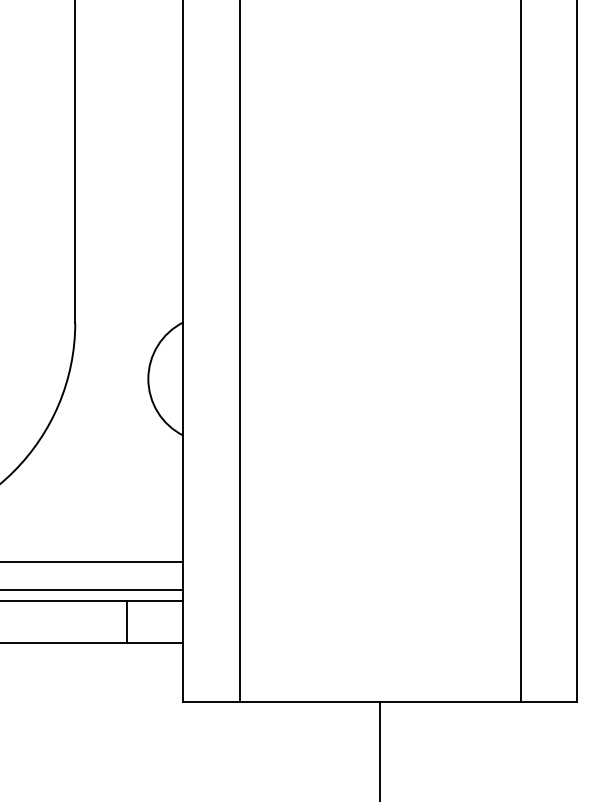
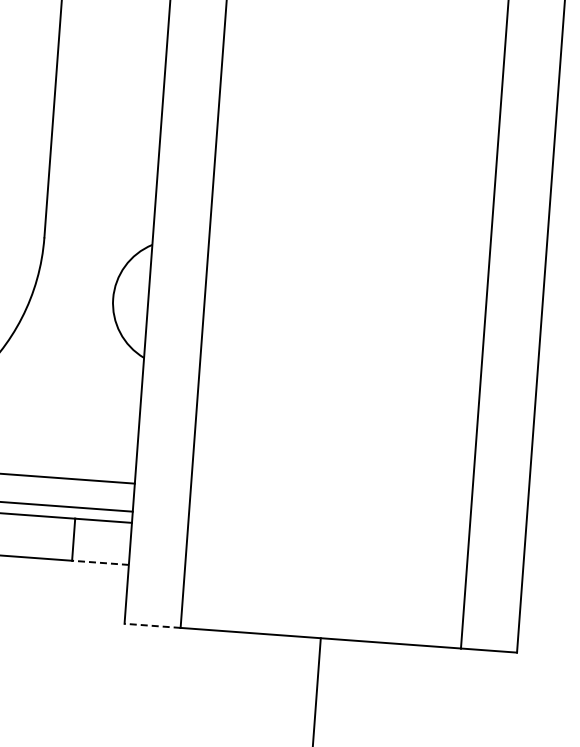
line: (154, 643) -> (99, 563), solid -> dashed
line: (211, 702) -> (152, 626), solid -> dashed

